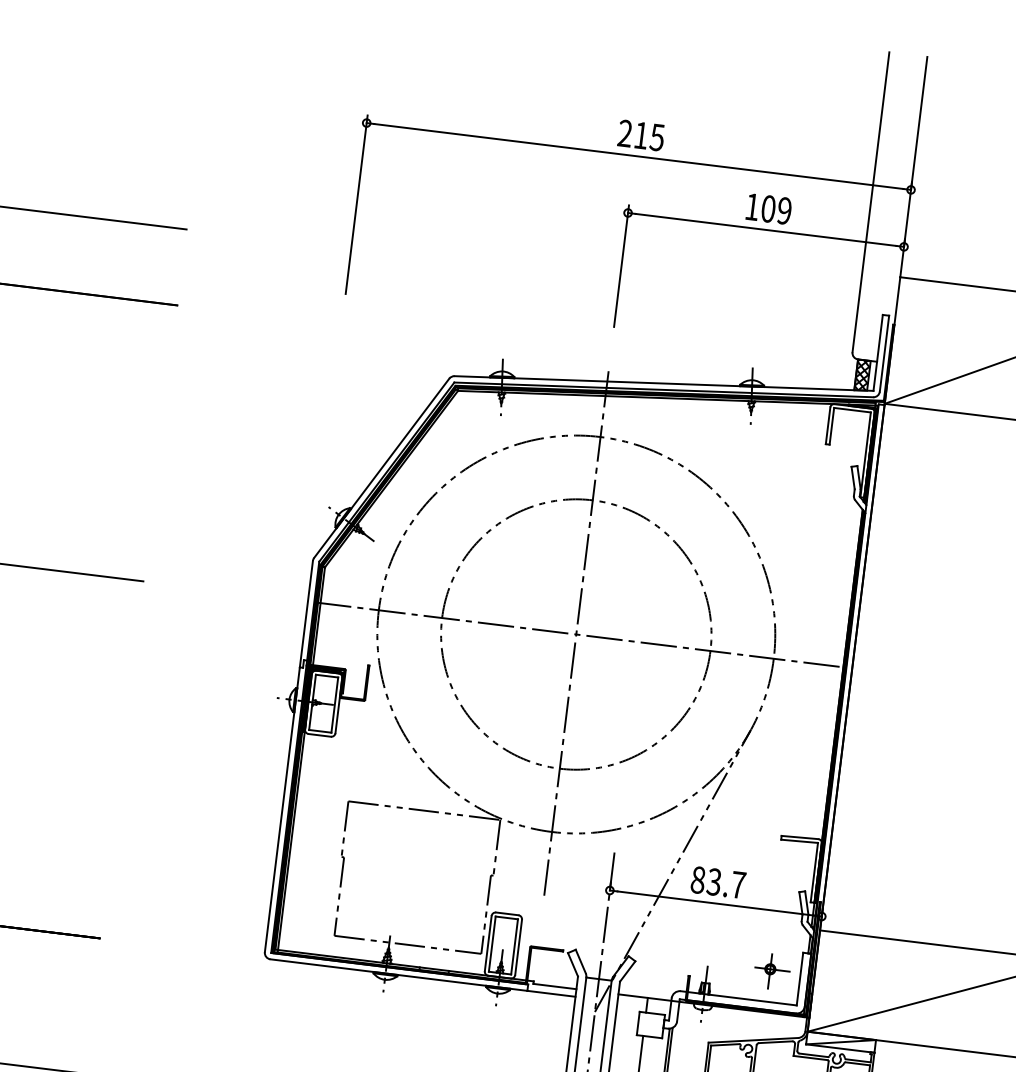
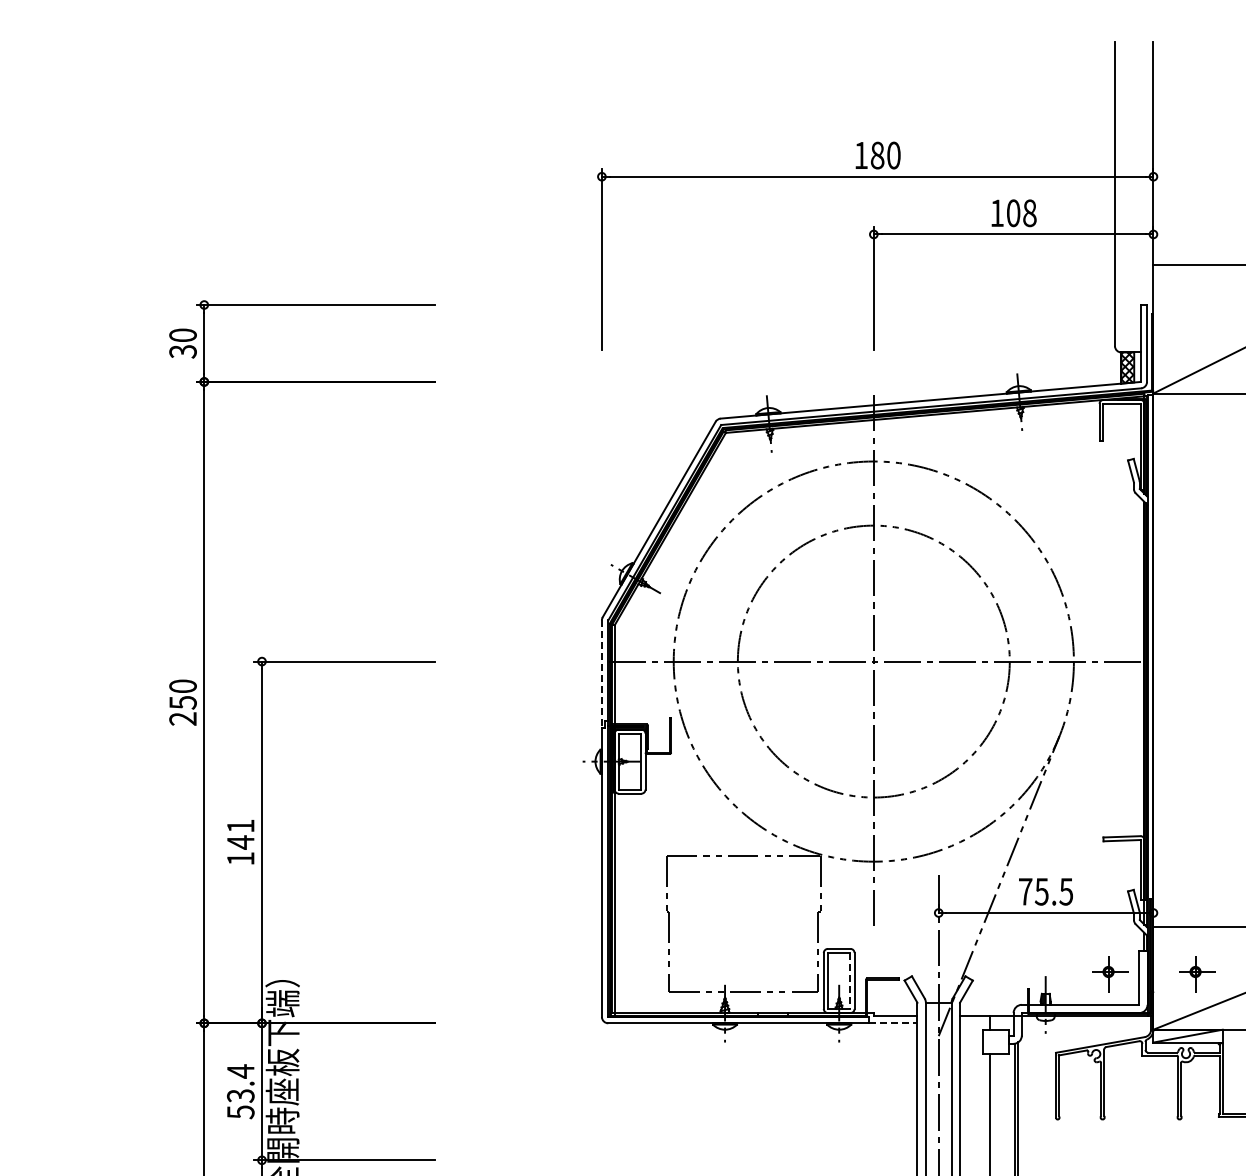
text: (641, 135) -> (877, 155), 215 -> 180
text: (784, 211) -> (1029, 213), 109 -> 108
line: (305, 614) -> (601, 674), solid -> dashed
text: (718, 882) -> (1046, 891), 83.7 -> 75.5
line: (514, 946) -> (850, 980), solid -> dashed
part: (857, 982) -> (1197, 974), added
line: (551, 994) -> (893, 1023), solid -> dashed

